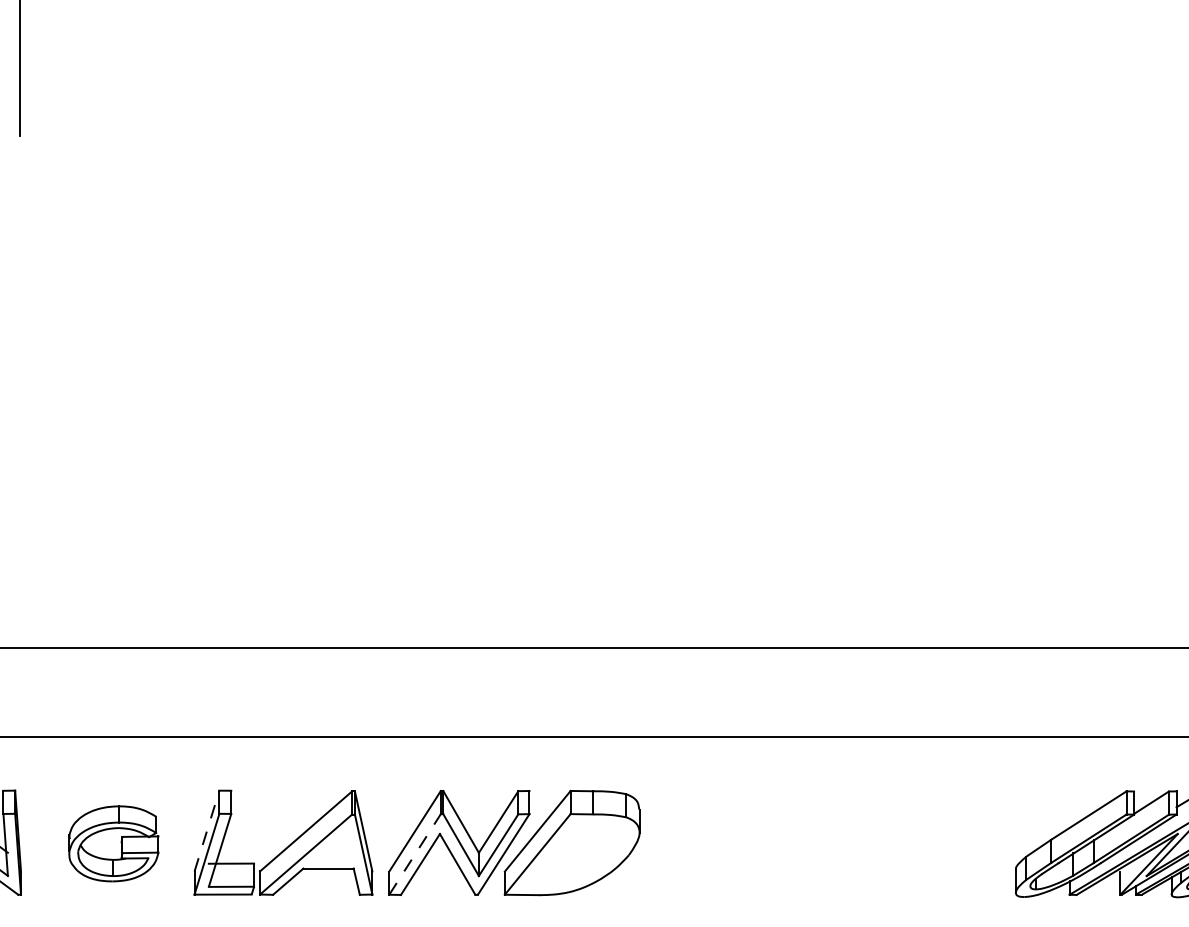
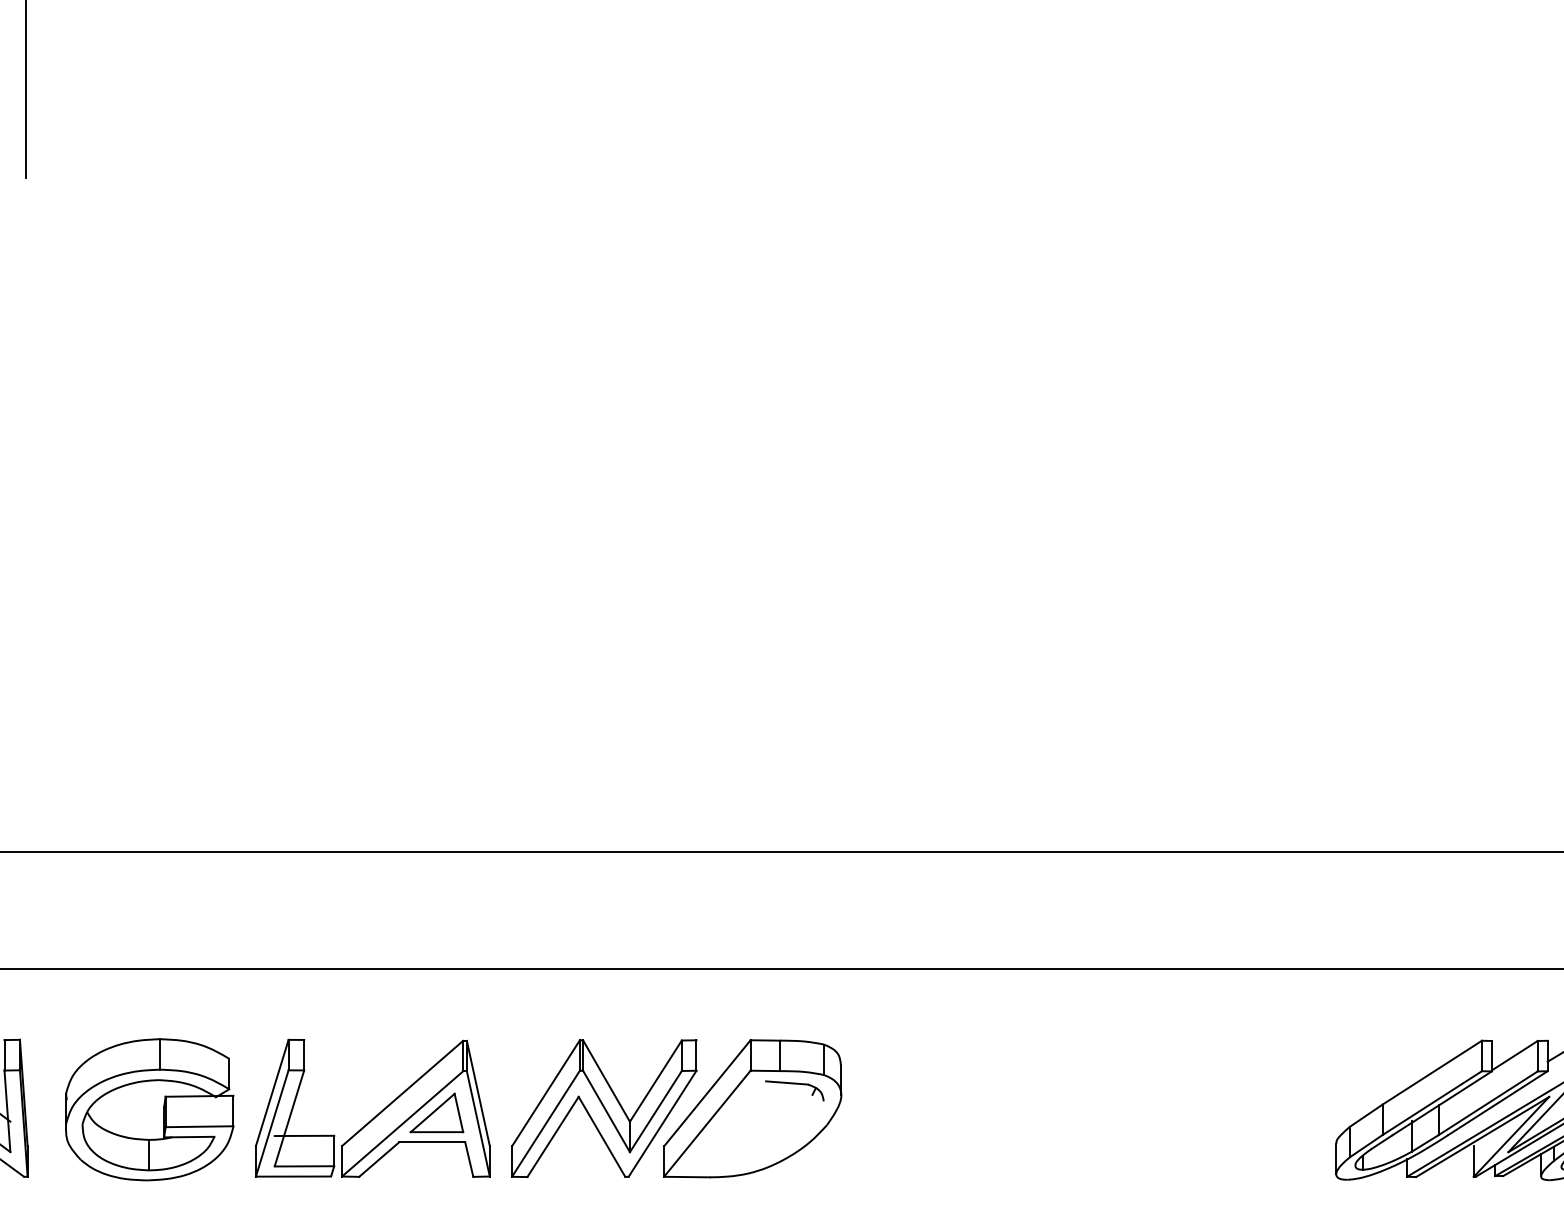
part: (604, 829) -> (794, 1090), added
line: (207, 831) -> (272, 1093), dashed -> solid
part: (113, 843) -> (149, 1109), size x1.43
part: (331, 845) -> (436, 1112), added
line: (414, 854) -> (545, 1123), dashed -> solid

